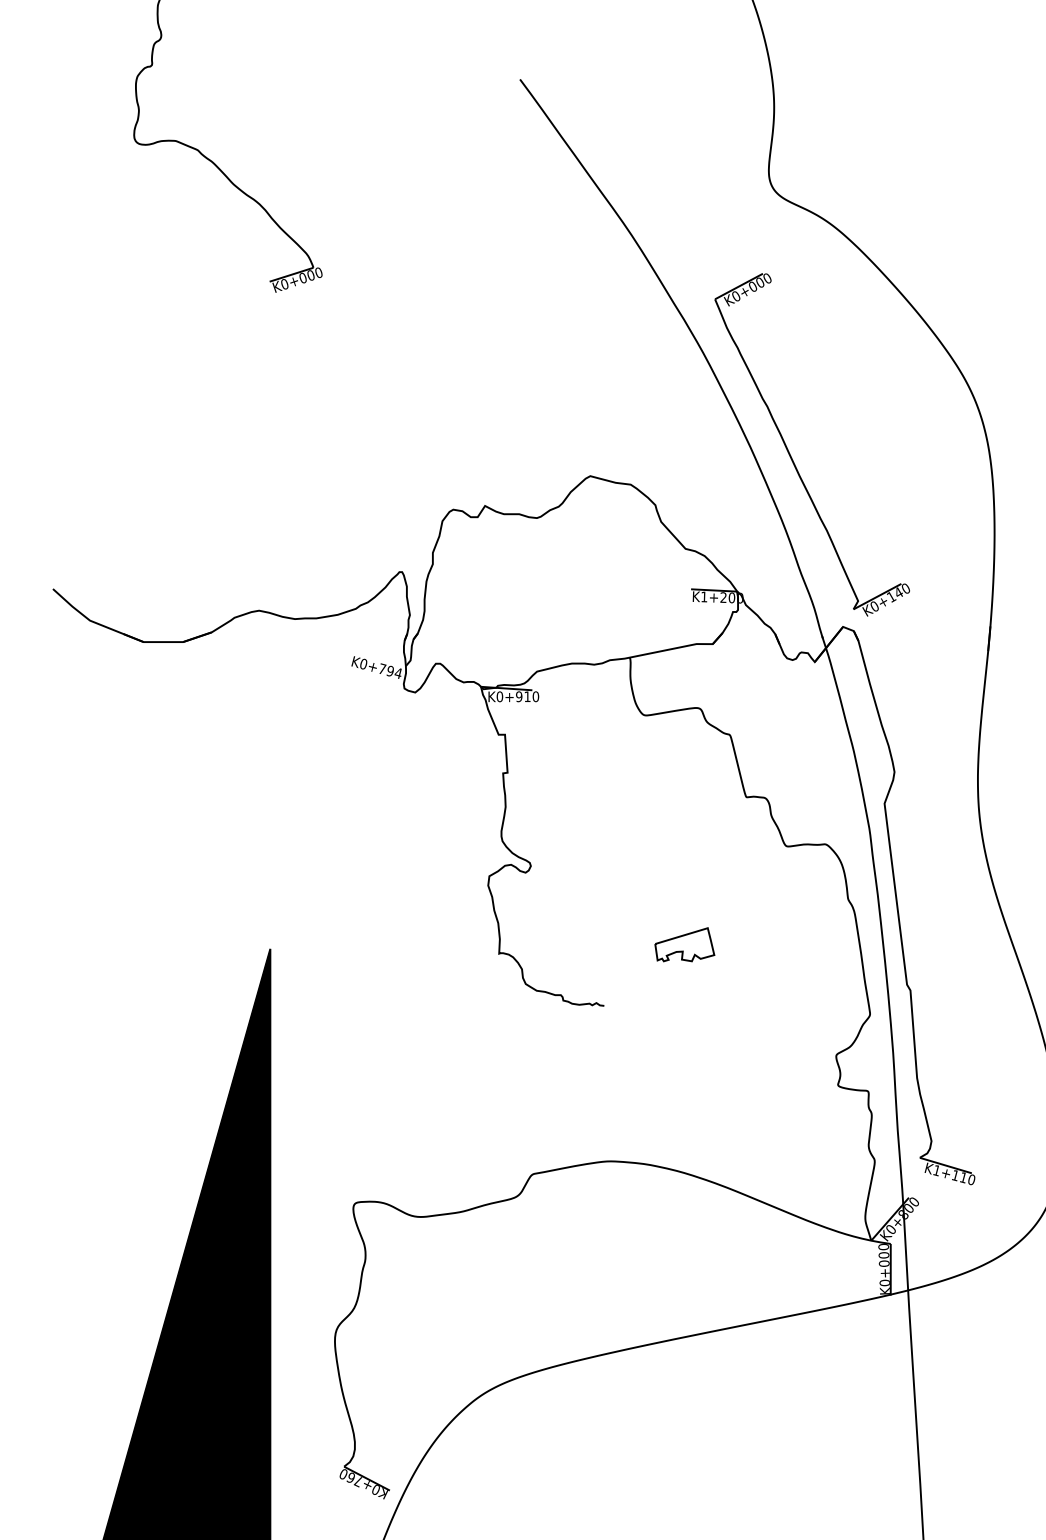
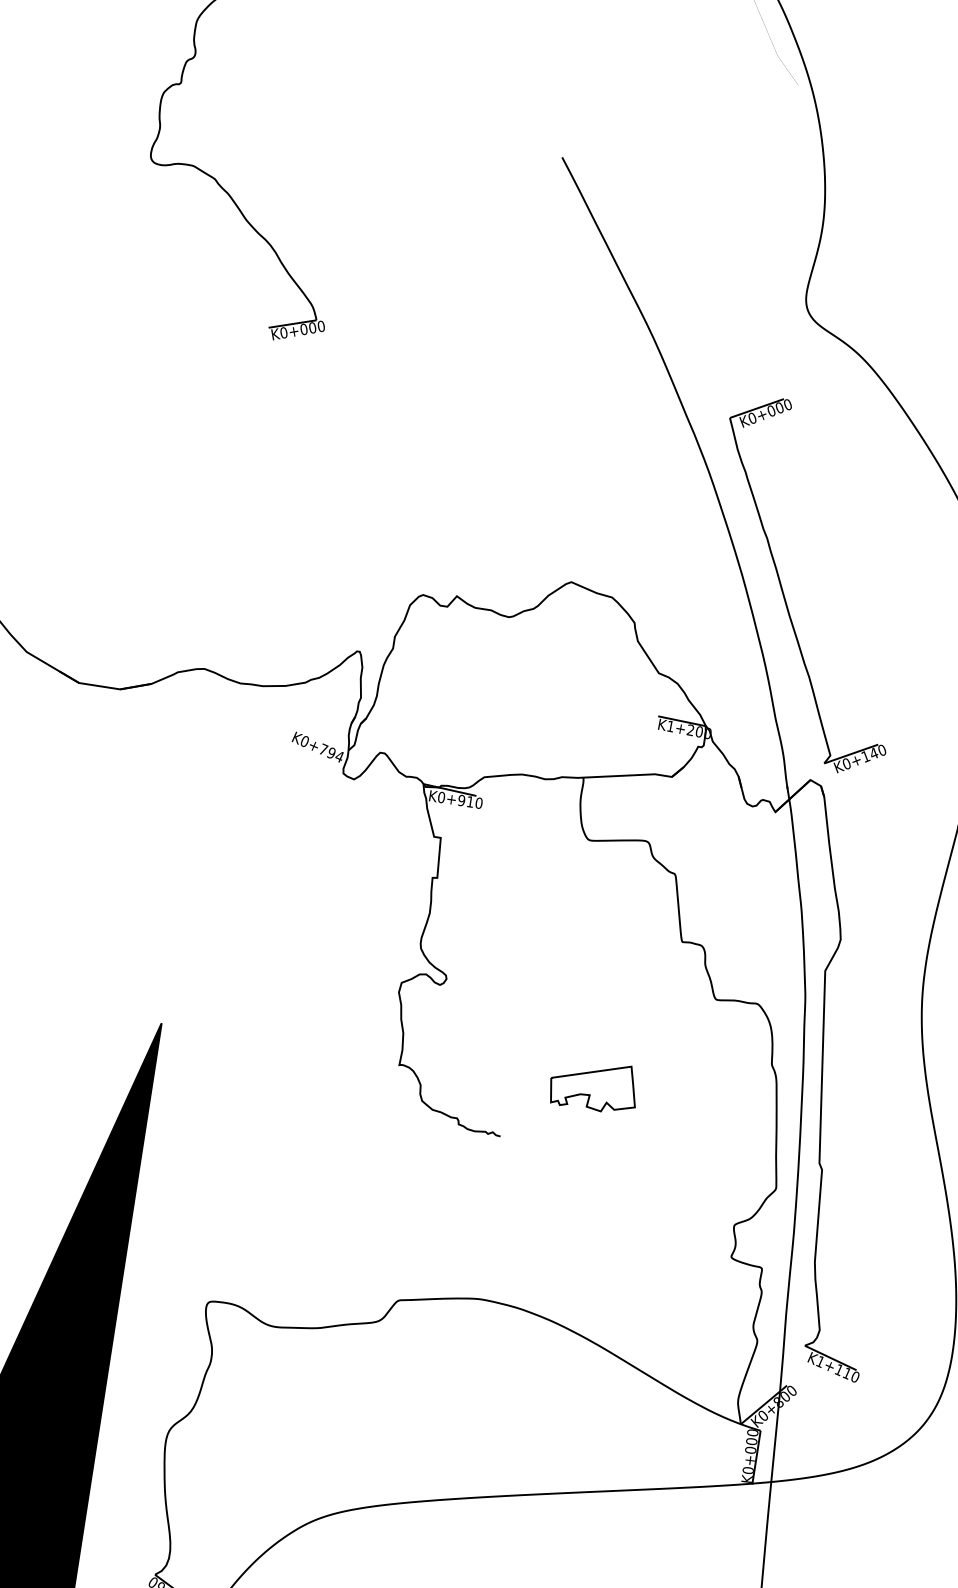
part: (684, 944) -> (593, 1085), size x1.4

